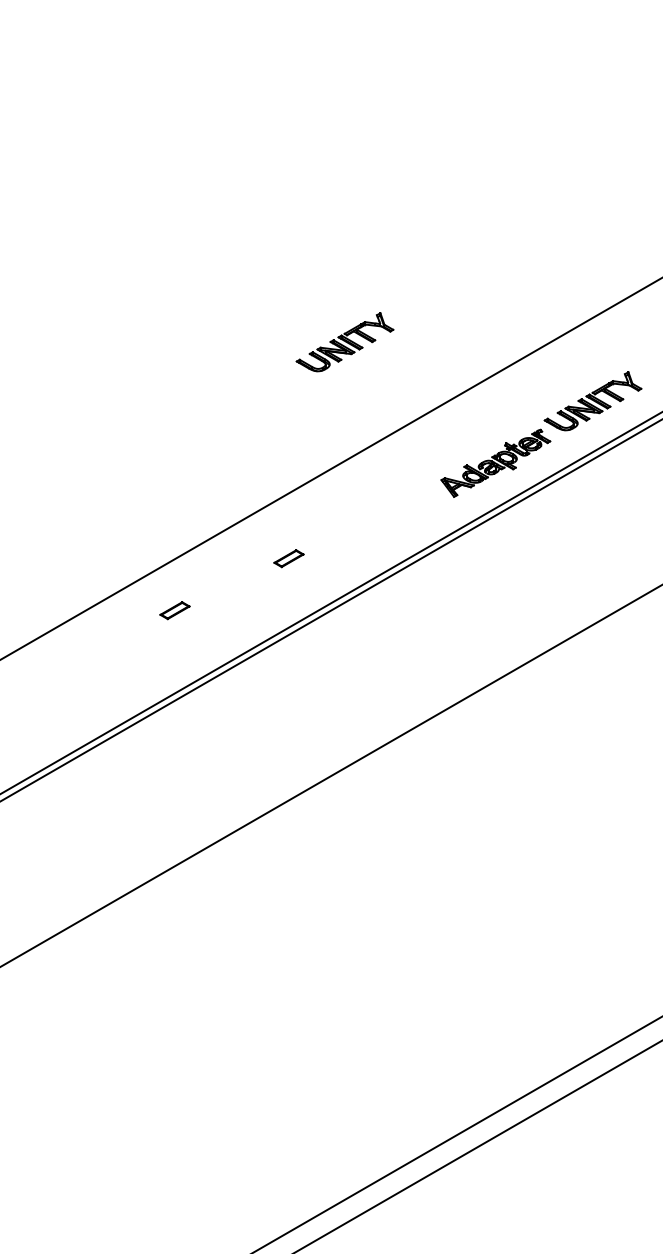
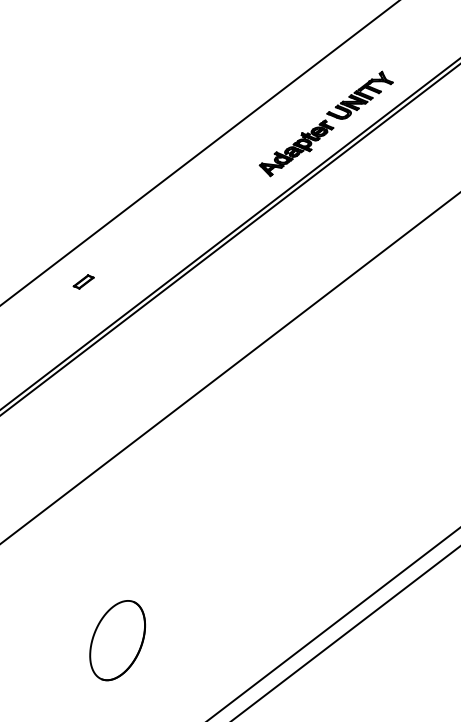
part: (344, 342) -> (178, 77), removed
part: (288, 558) -> (159, 234), removed
part: (157, 1115) -> (117, 640), added

